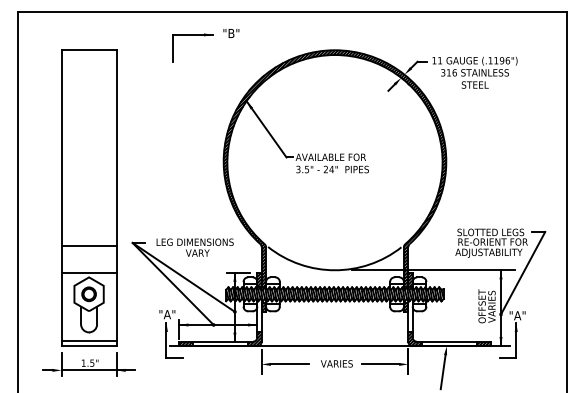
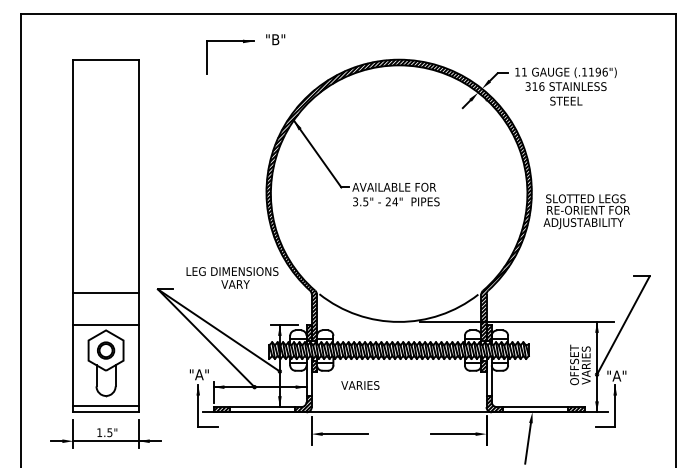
text: (491, 243) -> (586, 211), moved
text: (195, 247) -> (232, 277), moved
text: (336, 363) -> (360, 385), moved

